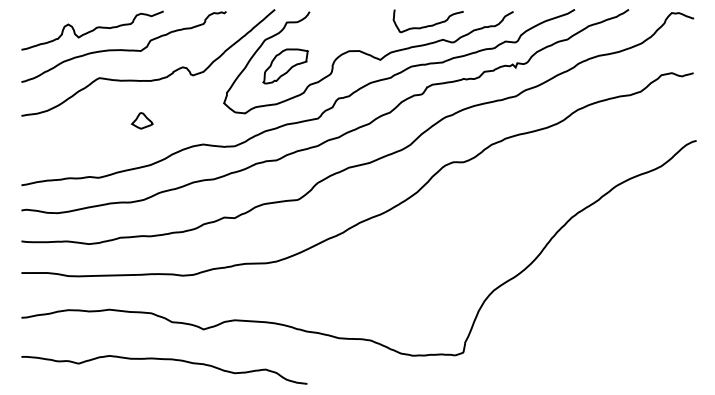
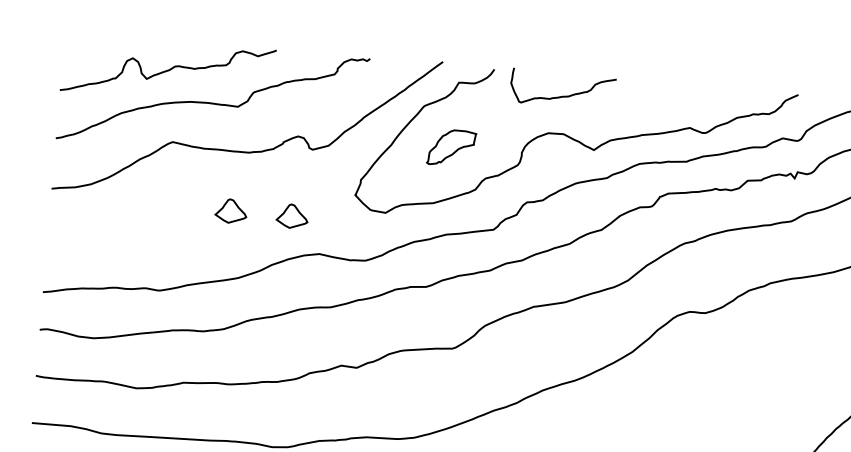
curve: (427, 25) -> (561, 95), moved
part: (285, 66) -> (451, 148), size x0.7
part: (182, 120) -> (291, 215), added

